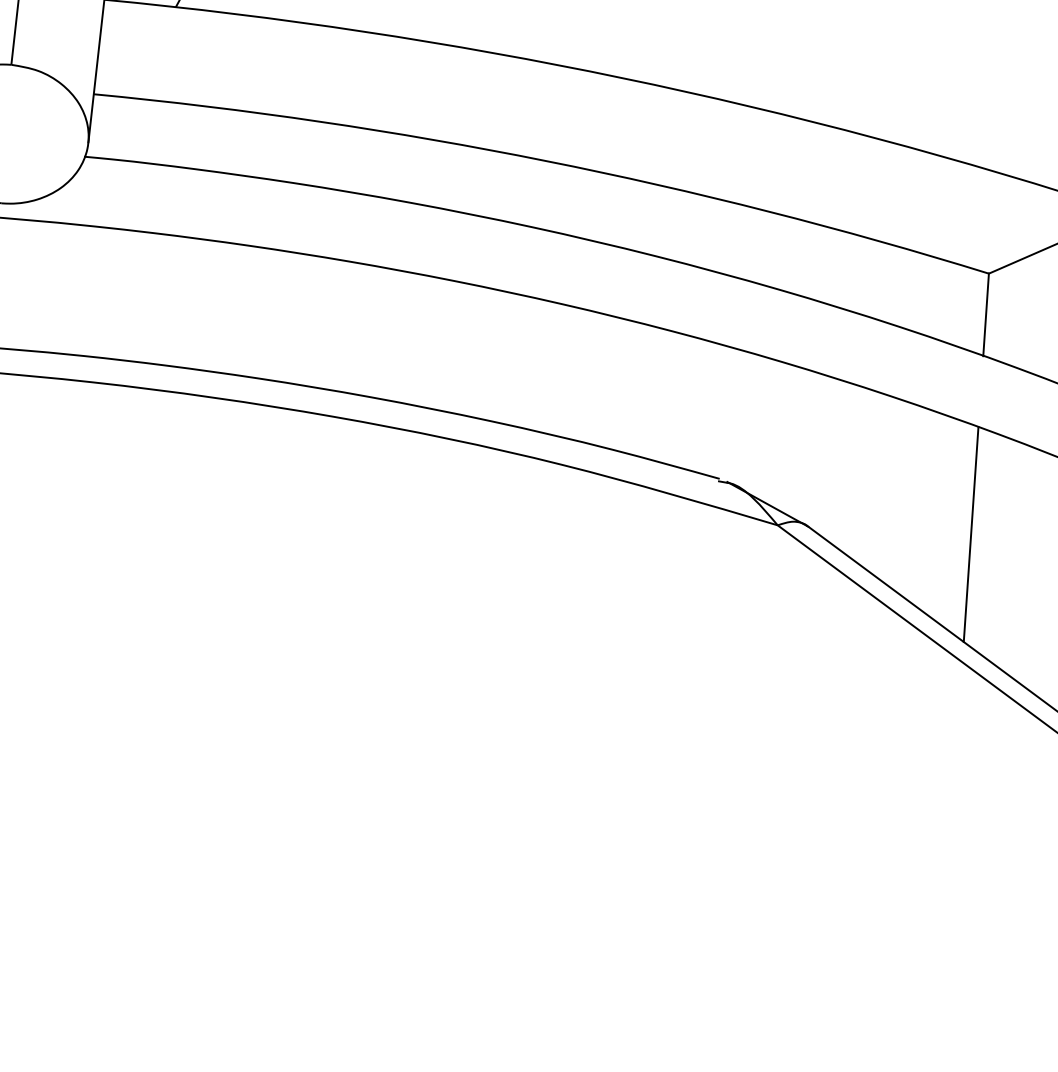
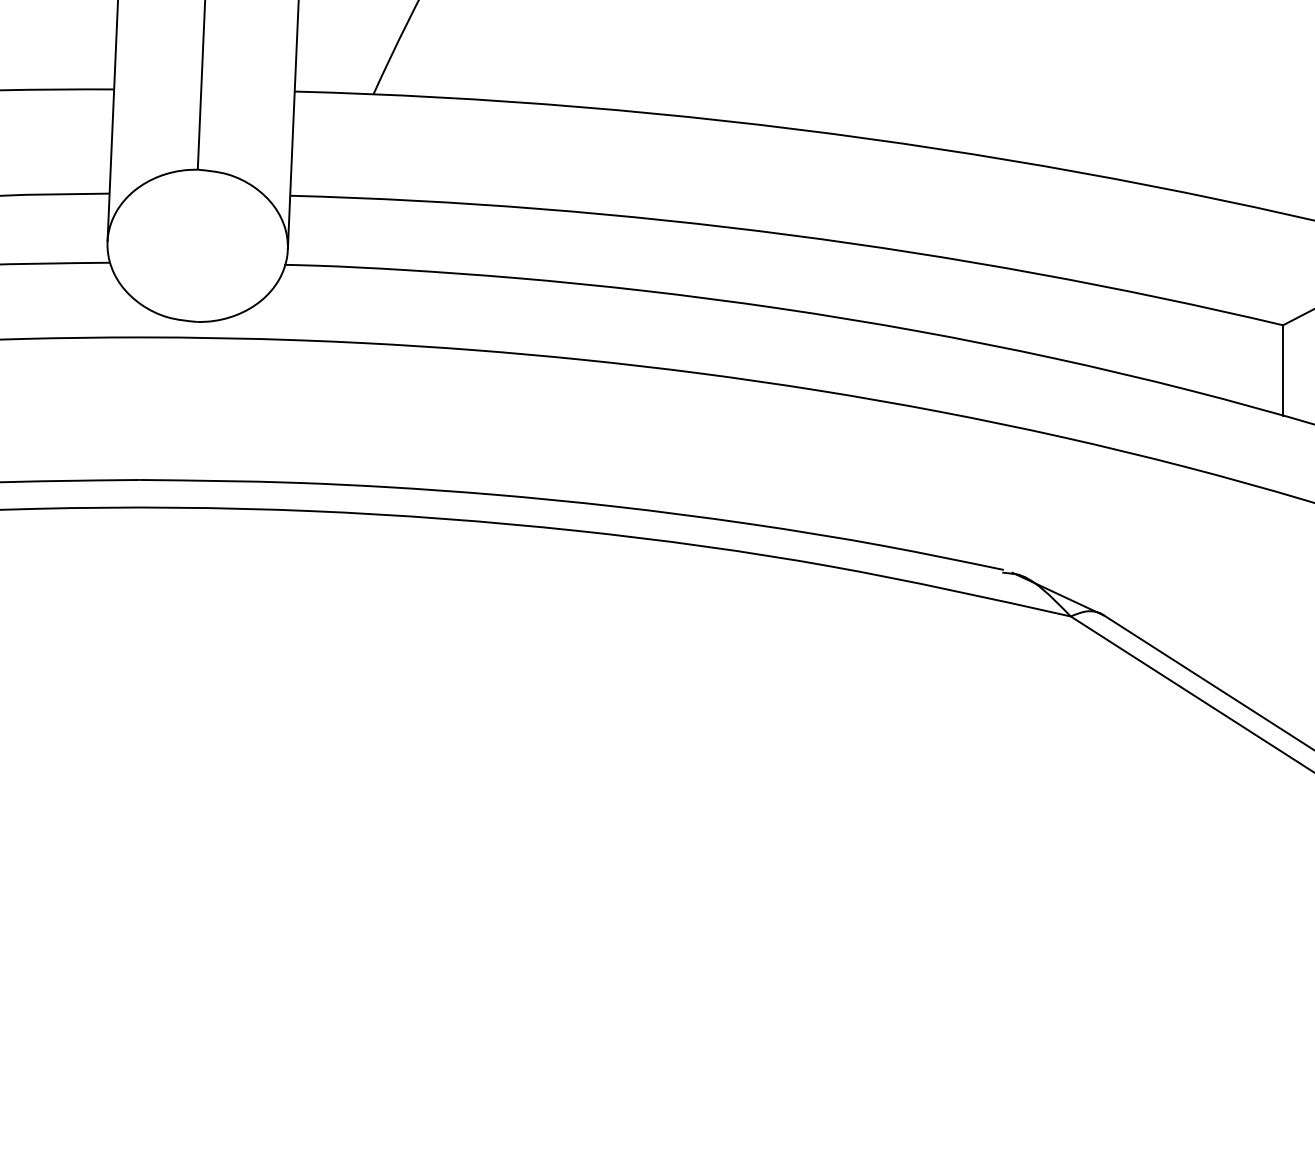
line: (971, 534) -> (1283, 612), removed

